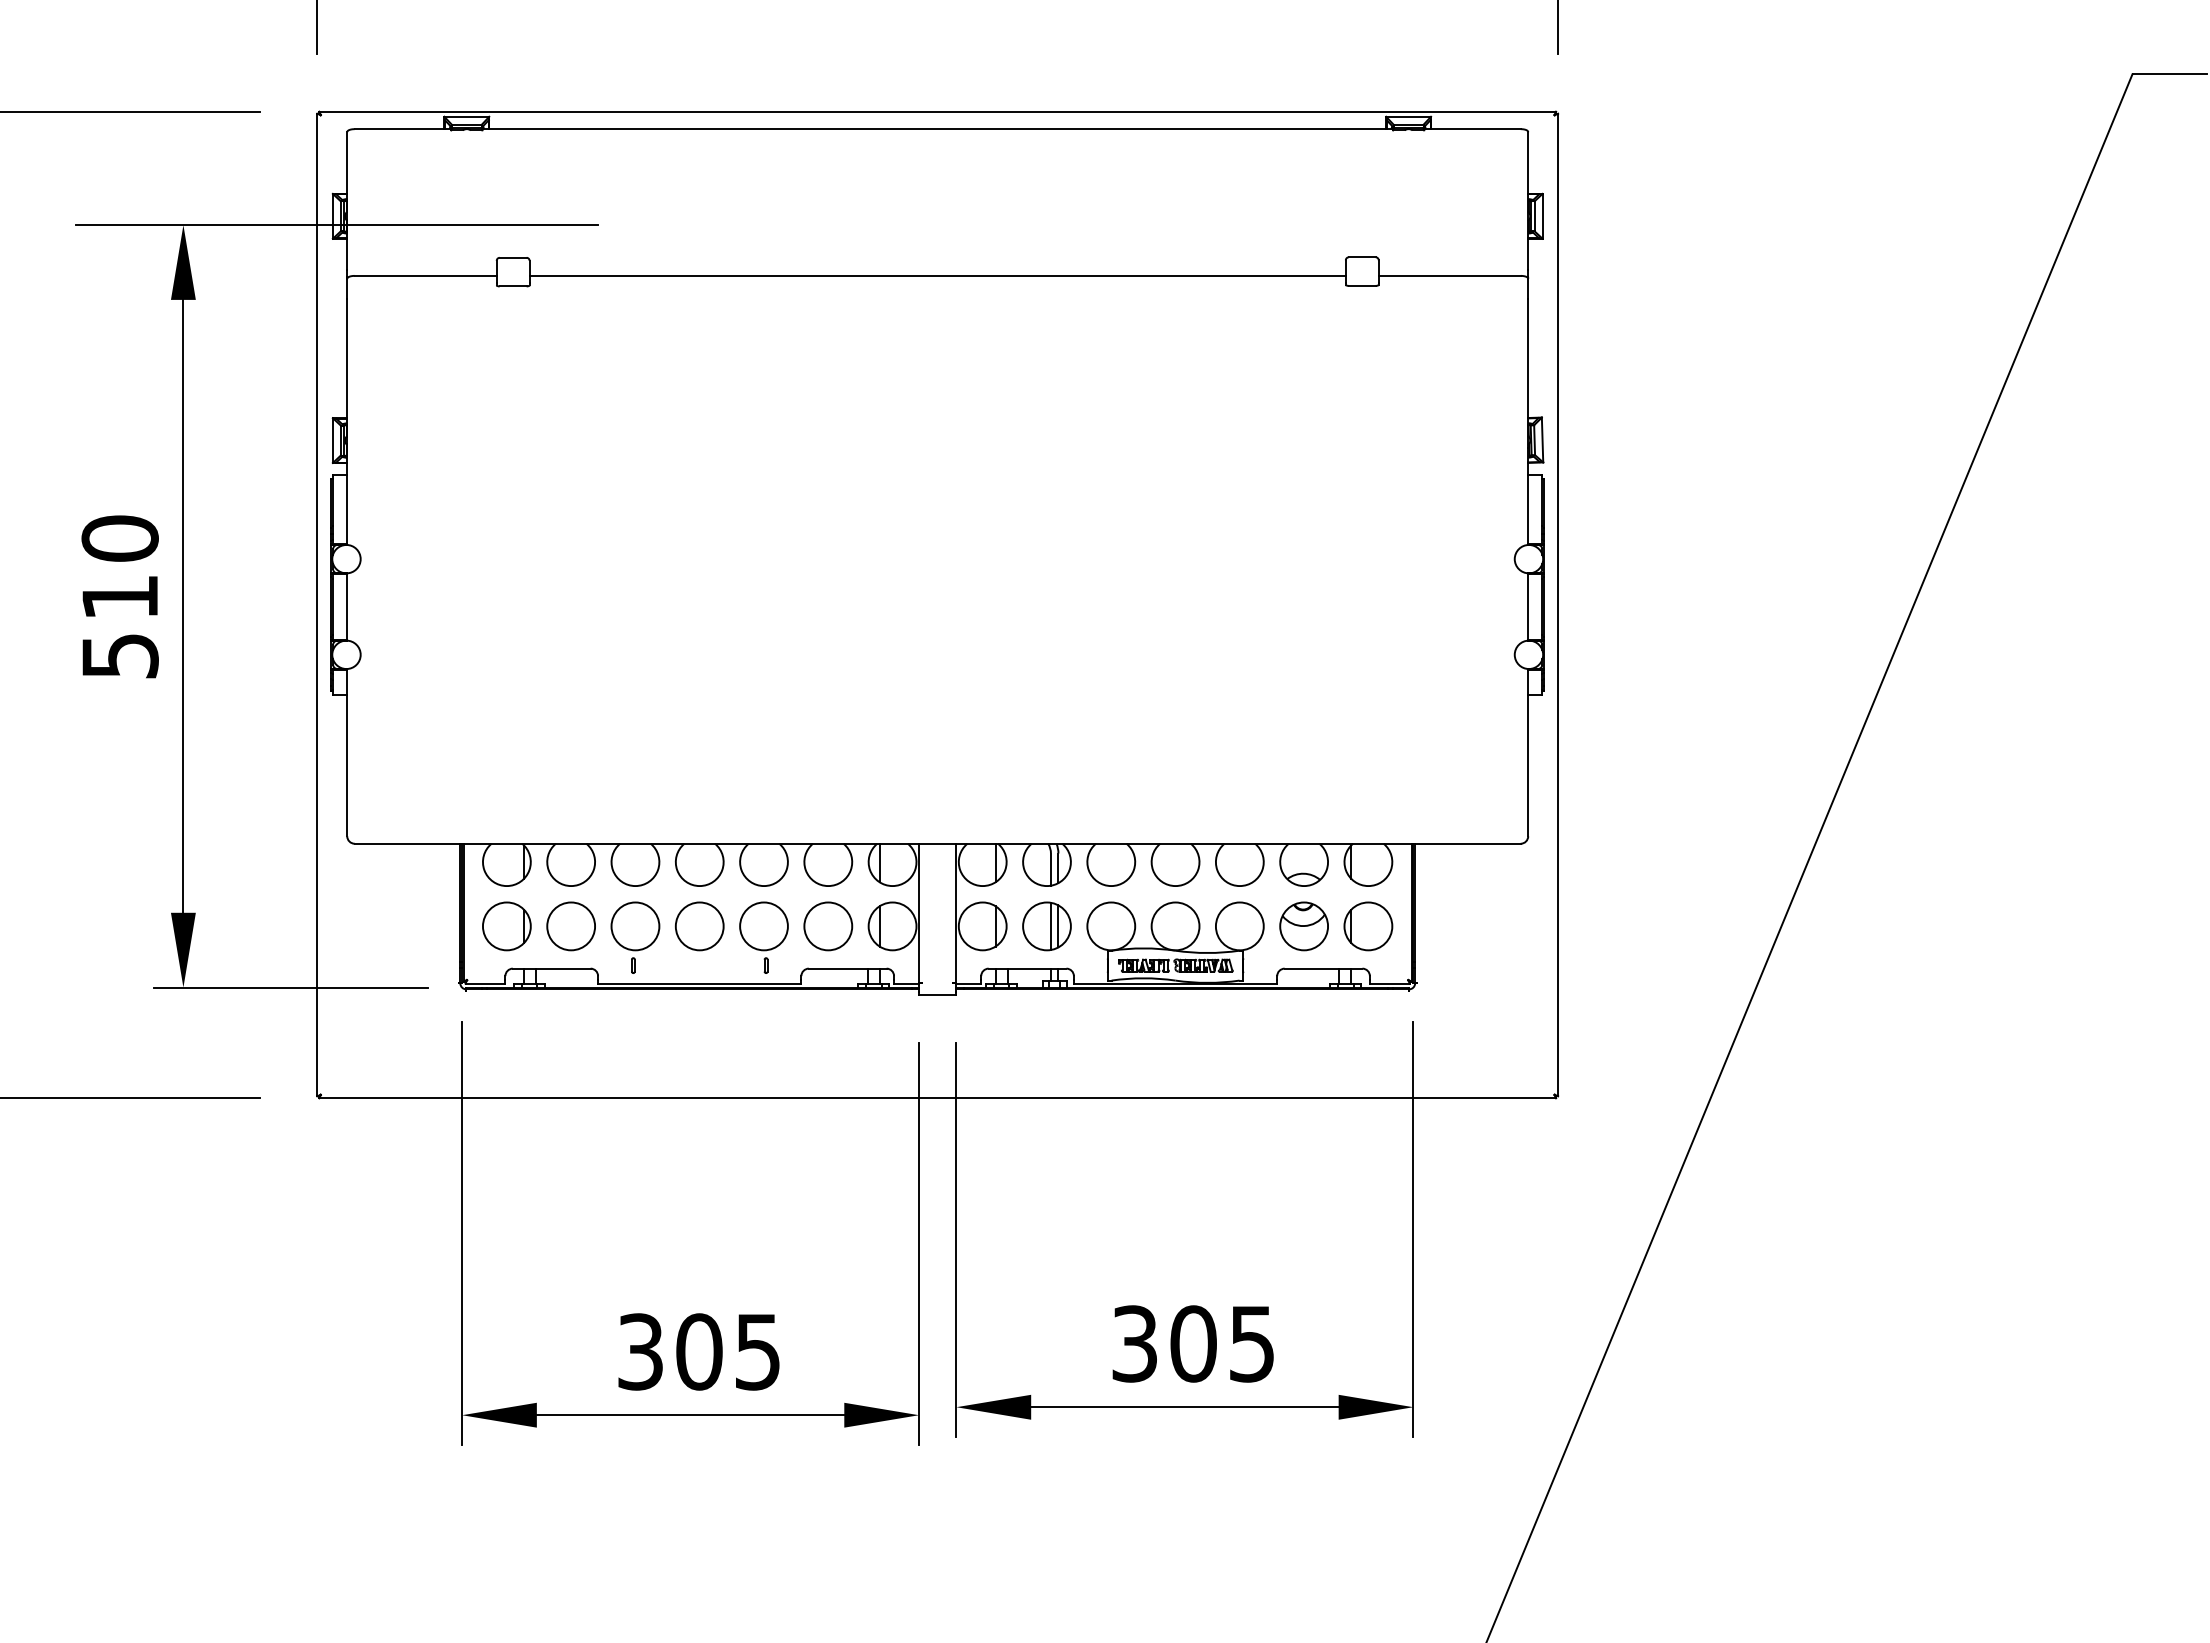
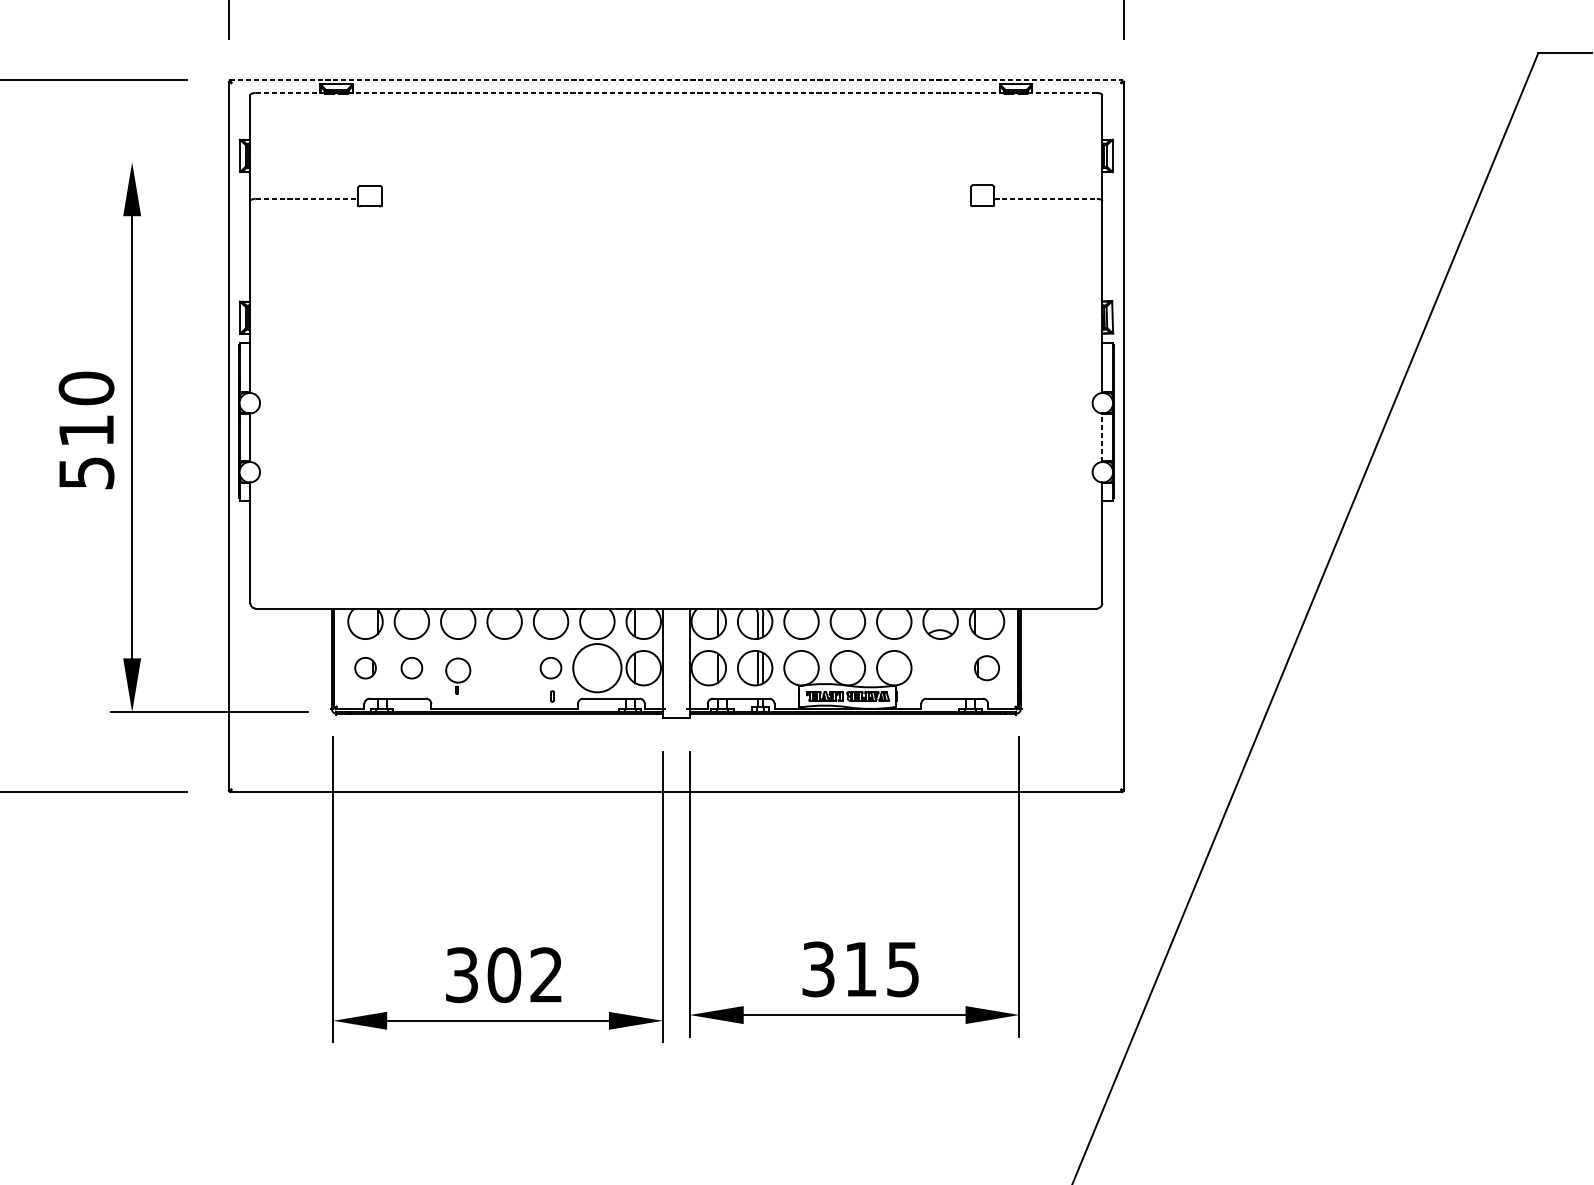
line: (938, 111) -> (676, 80), solid -> dashed
line: (402, 129) -> (290, 93), solid -> dashed
line: (937, 129) -> (676, 93), solid -> dashed
line: (1472, 129) -> (1062, 93), solid -> dashed
line: (336, 225) -> (242, 162), removed
line: (426, 275) -> (307, 198), solid -> dashed
line: (937, 275) -> (676, 198), removed
line: (1450, 275) -> (1046, 198), solid -> dashed
line: (1528, 607) -> (1102, 438), solid -> dashed
part: (506, 926) -> (365, 668), size x0.6
circle: (571, 926) -> (412, 668), size x0.6
circle: (699, 926) -> (504, 668), removed
circle: (763, 926) -> (550, 668), size x0.6
circle: (828, 926) -> (597, 668), size x1.4
part: (1303, 926) -> (940, 668), removed
part: (1368, 926) -> (987, 668), size x0.7
part: (635, 937) -> (458, 676), size x0.7
text: (1193, 1343) -> (860, 969), 305 -> 315
text: (757, 1351) -> (546, 974), 305 -> 302

